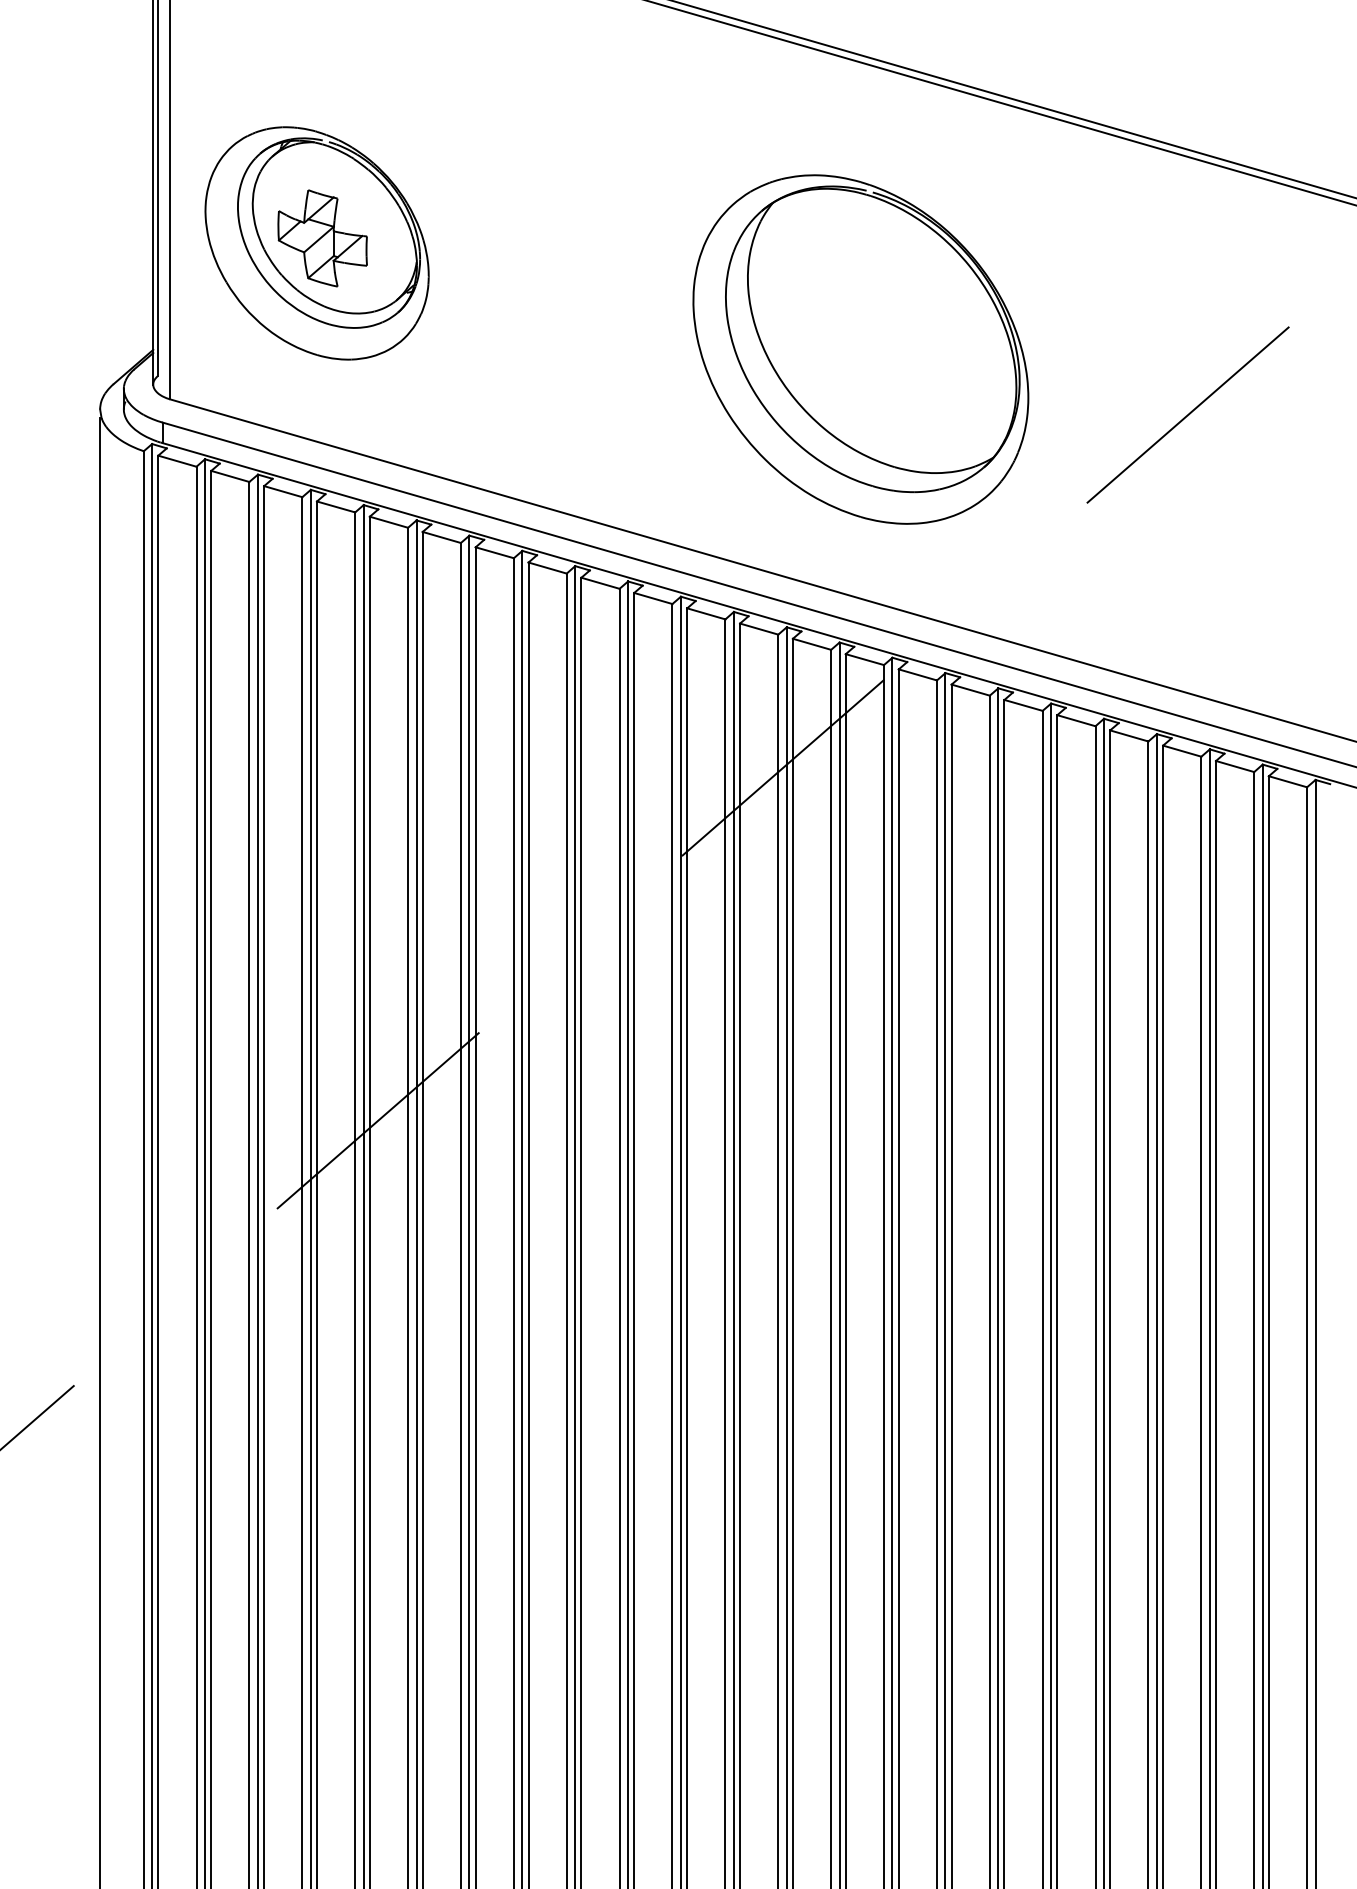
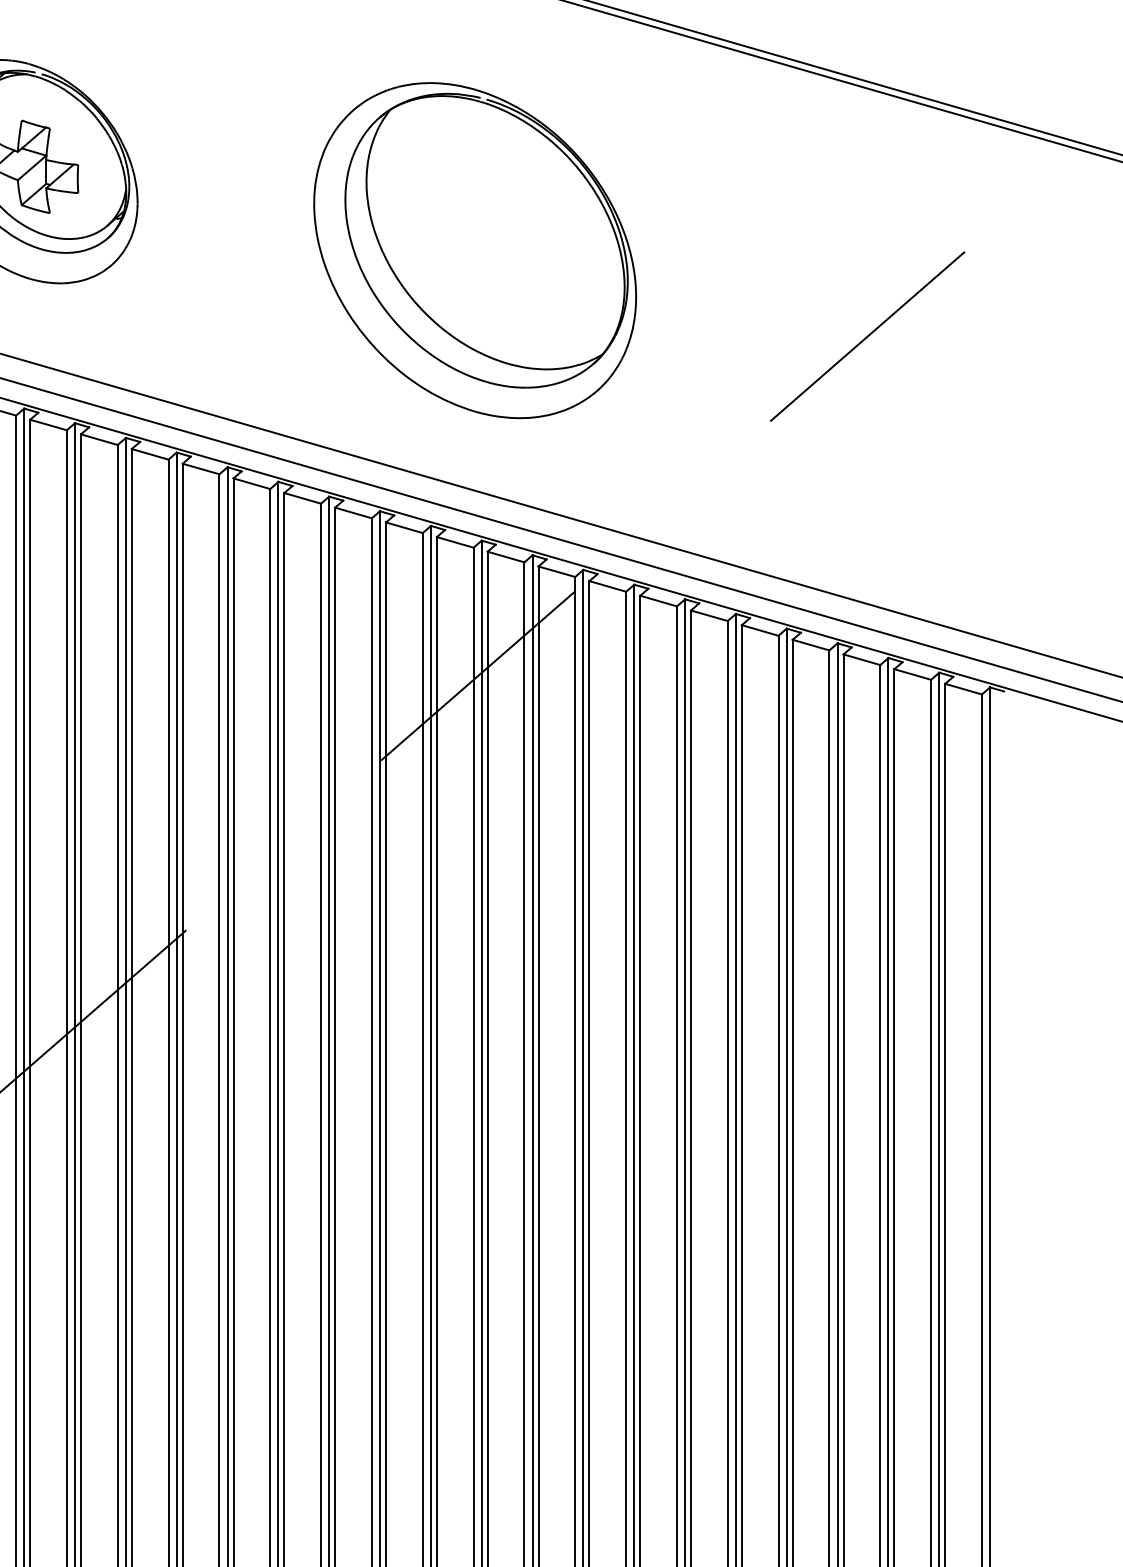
part: (860, 349) -> (474, 250), moved

